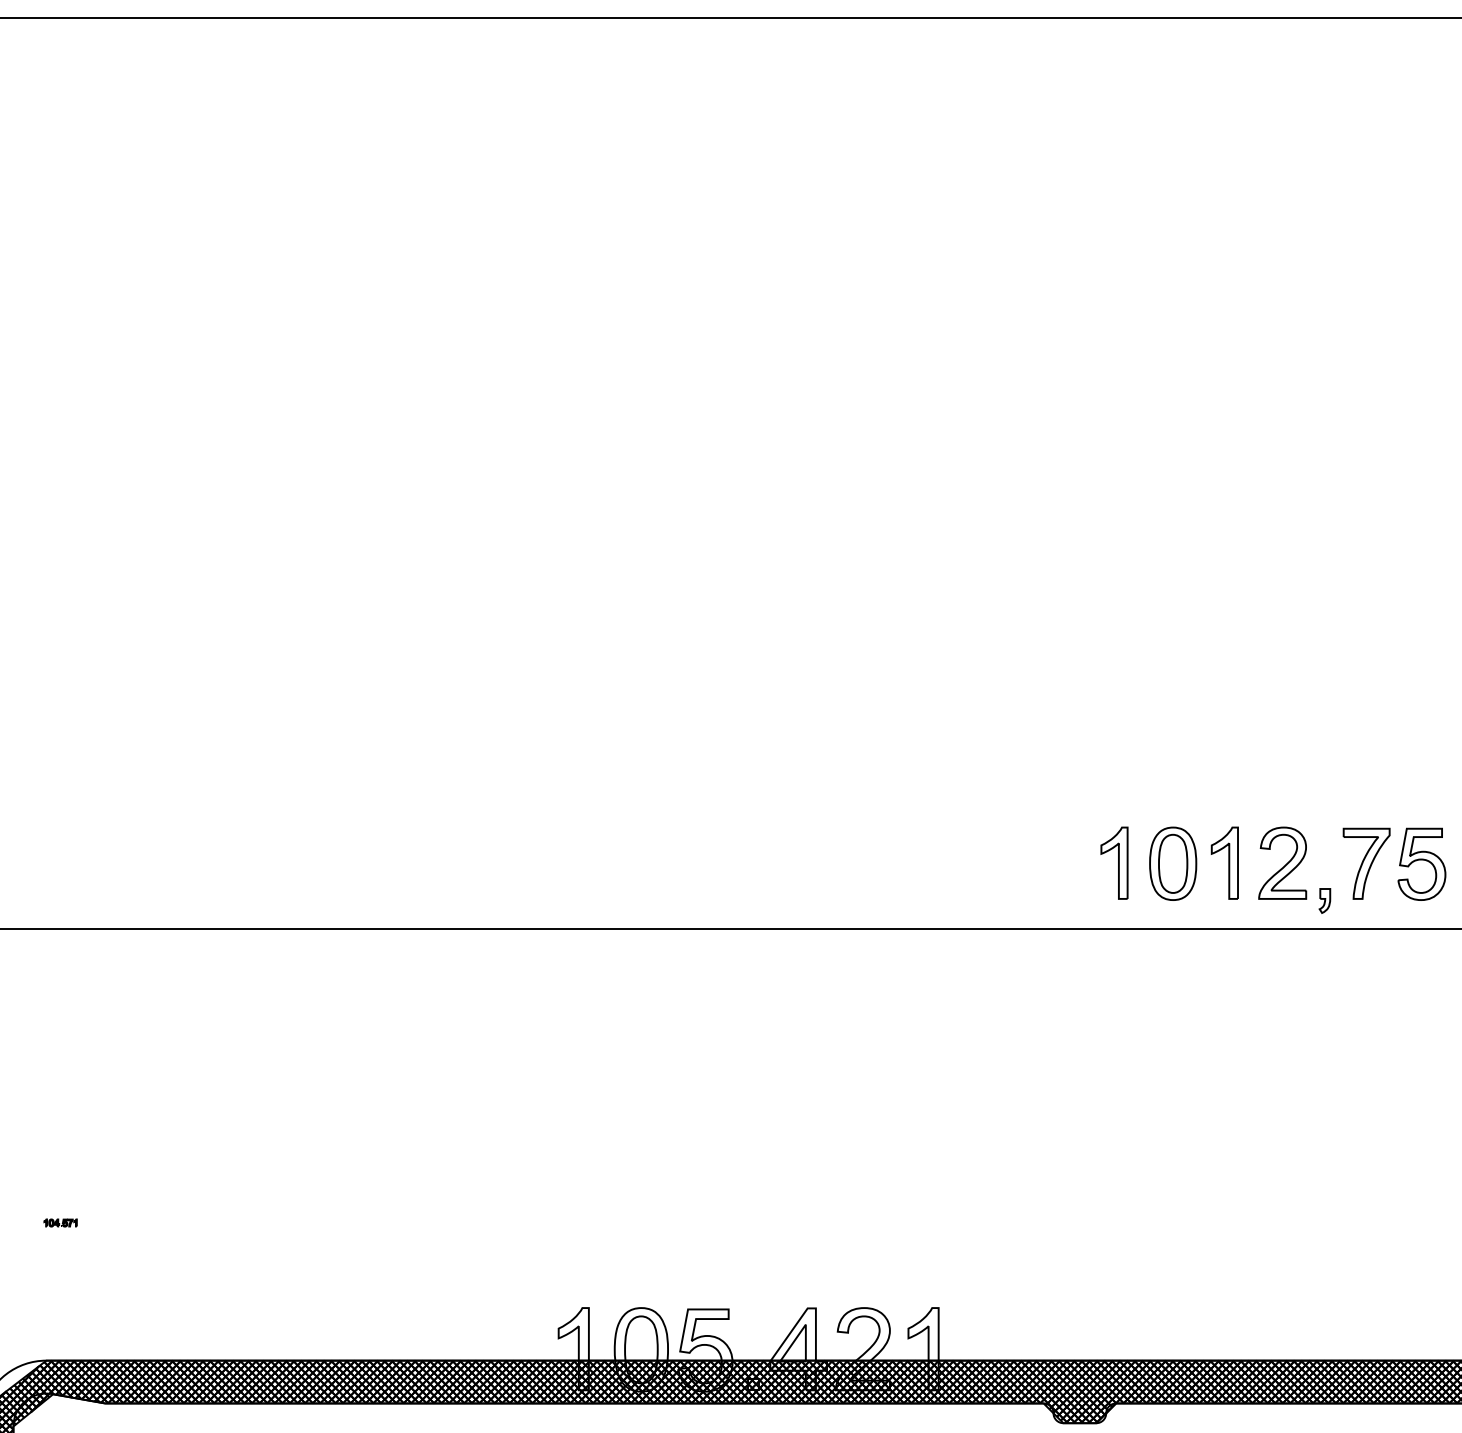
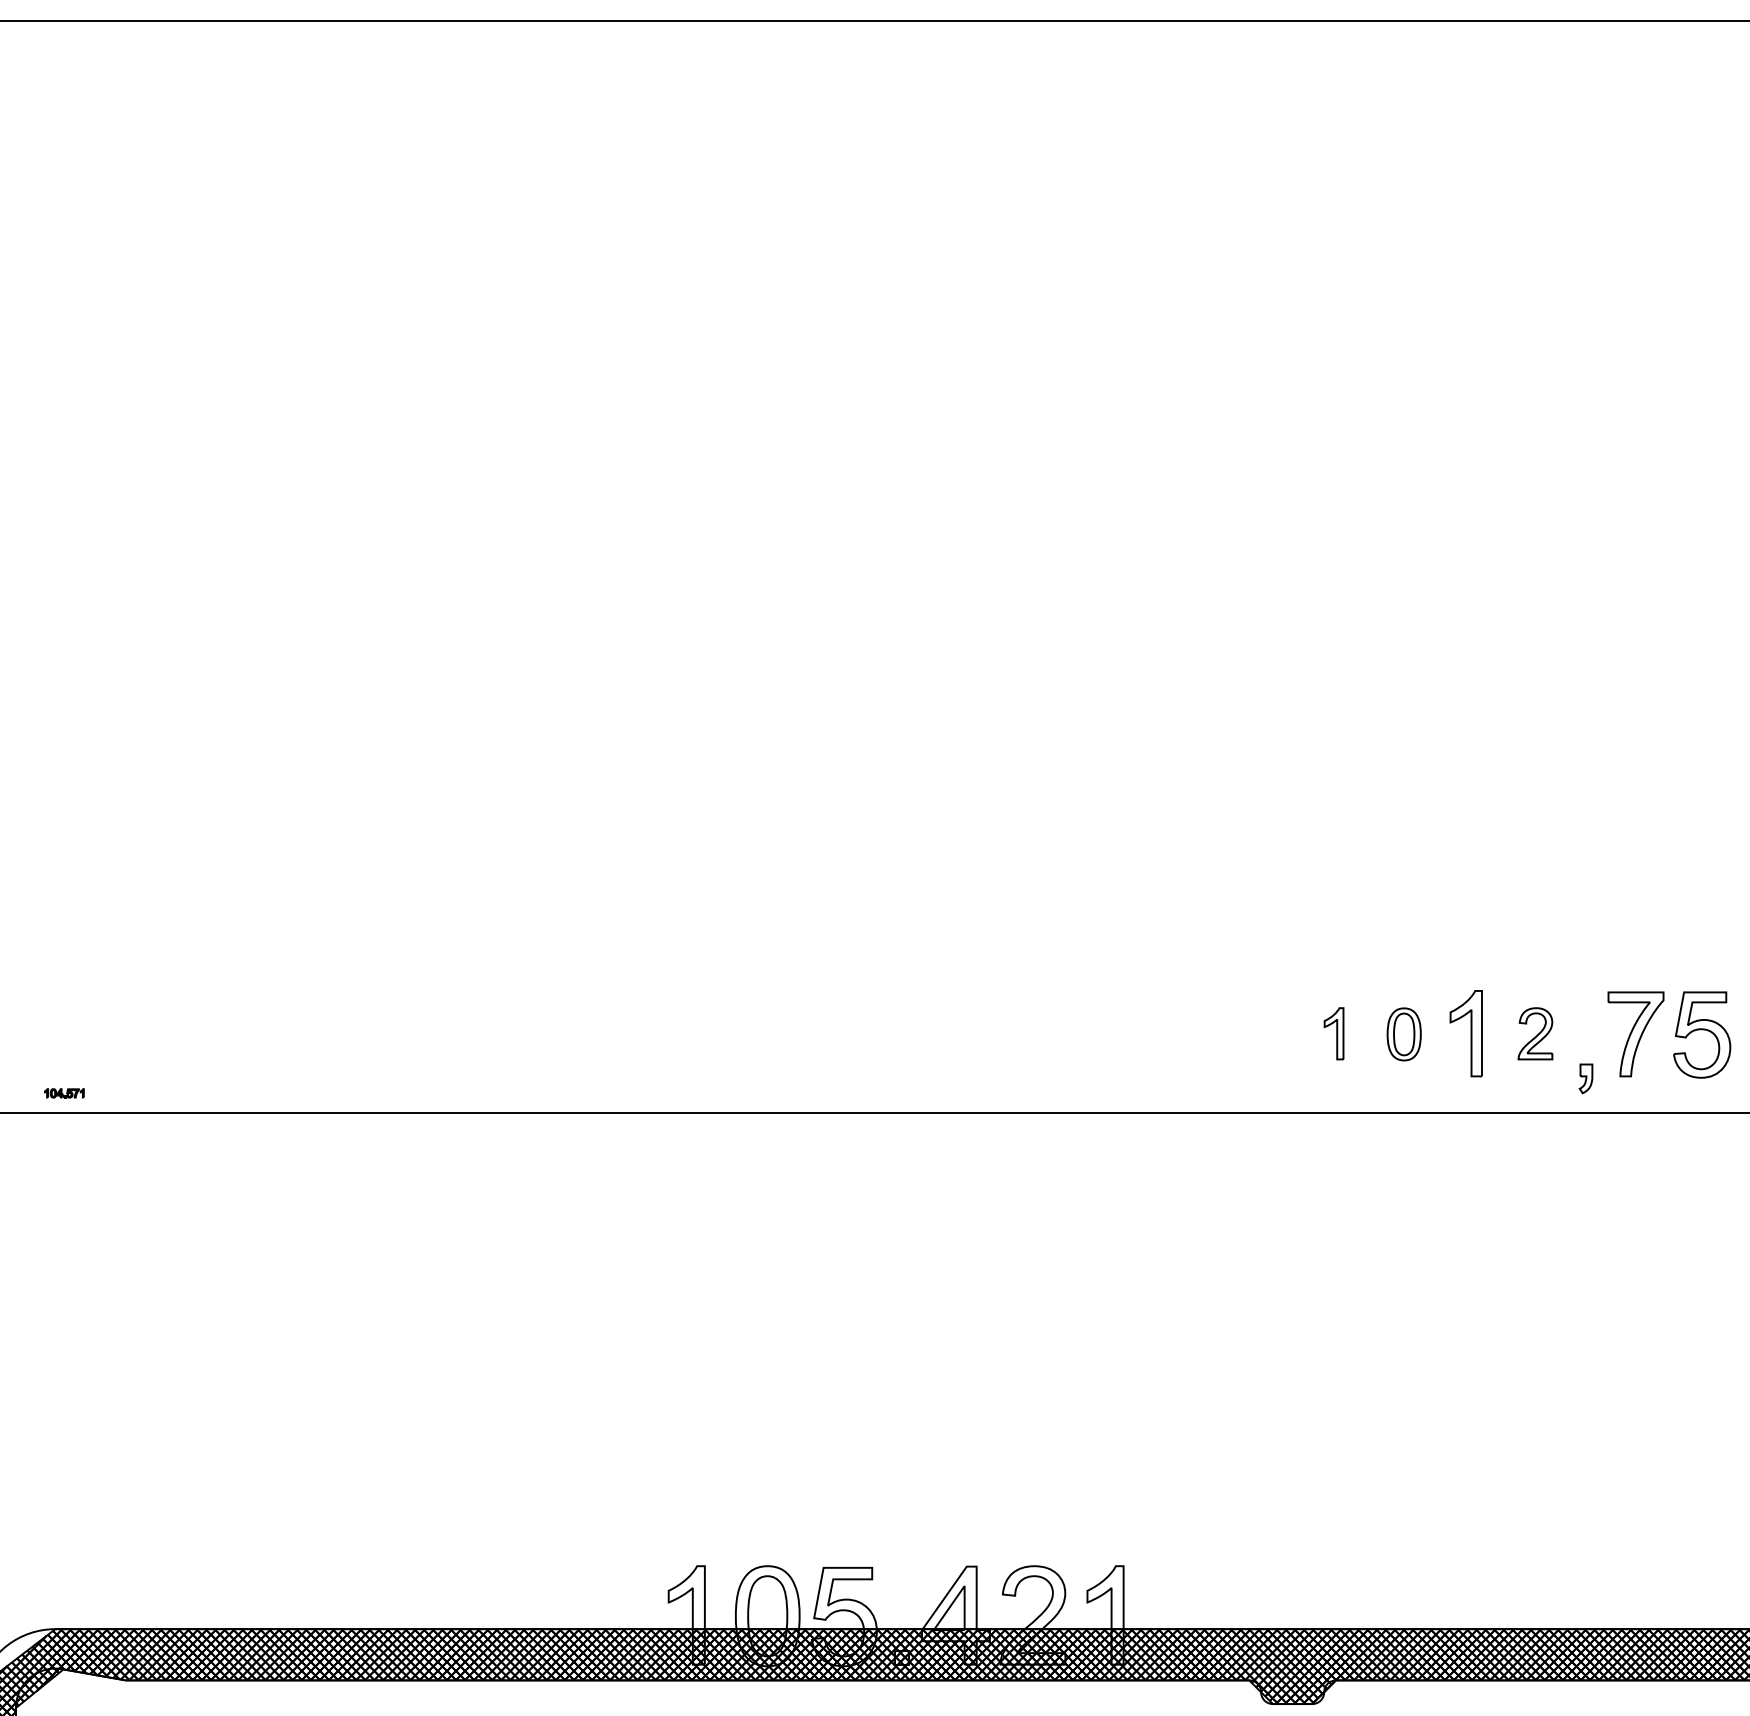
part: (1113, 863) -> (1333, 1033), size x0.6
part: (1172, 863) -> (1403, 1034), size x0.6
part: (1282, 863) -> (1535, 1033), size x0.6
part: (60, 1223) -> (64, 1093), moved

